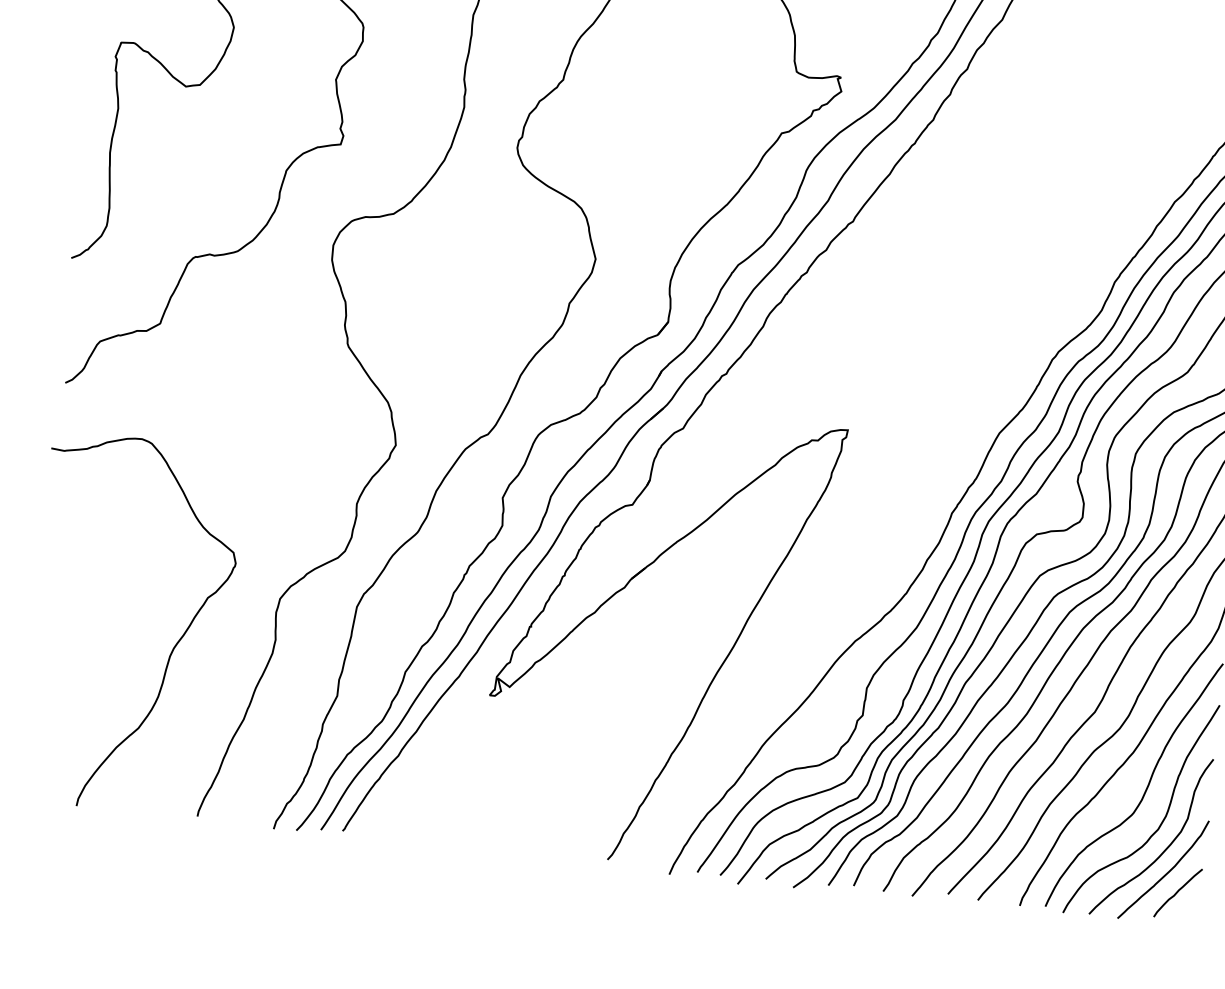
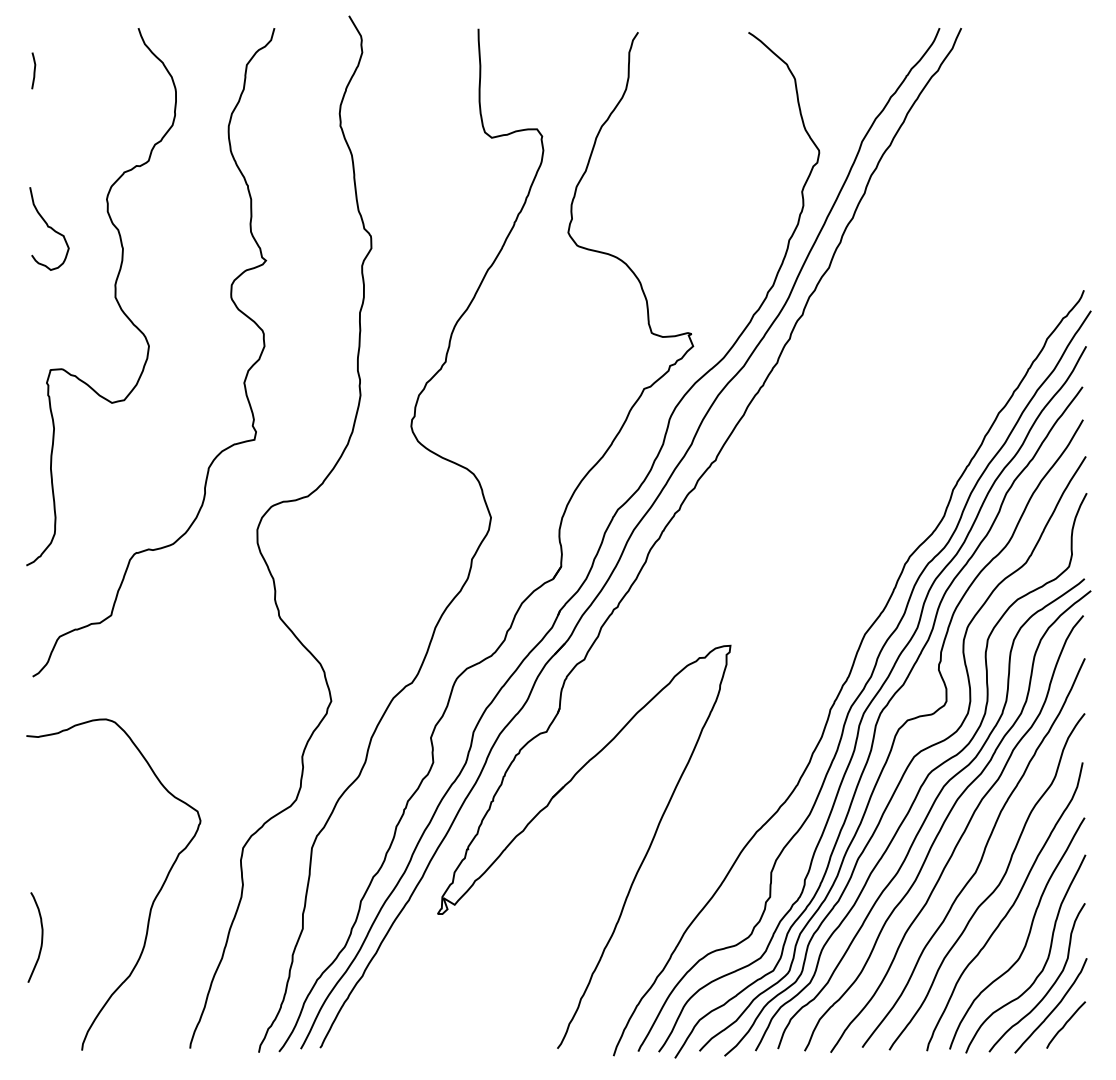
curve: (44, 675) -> (41, 937), added

